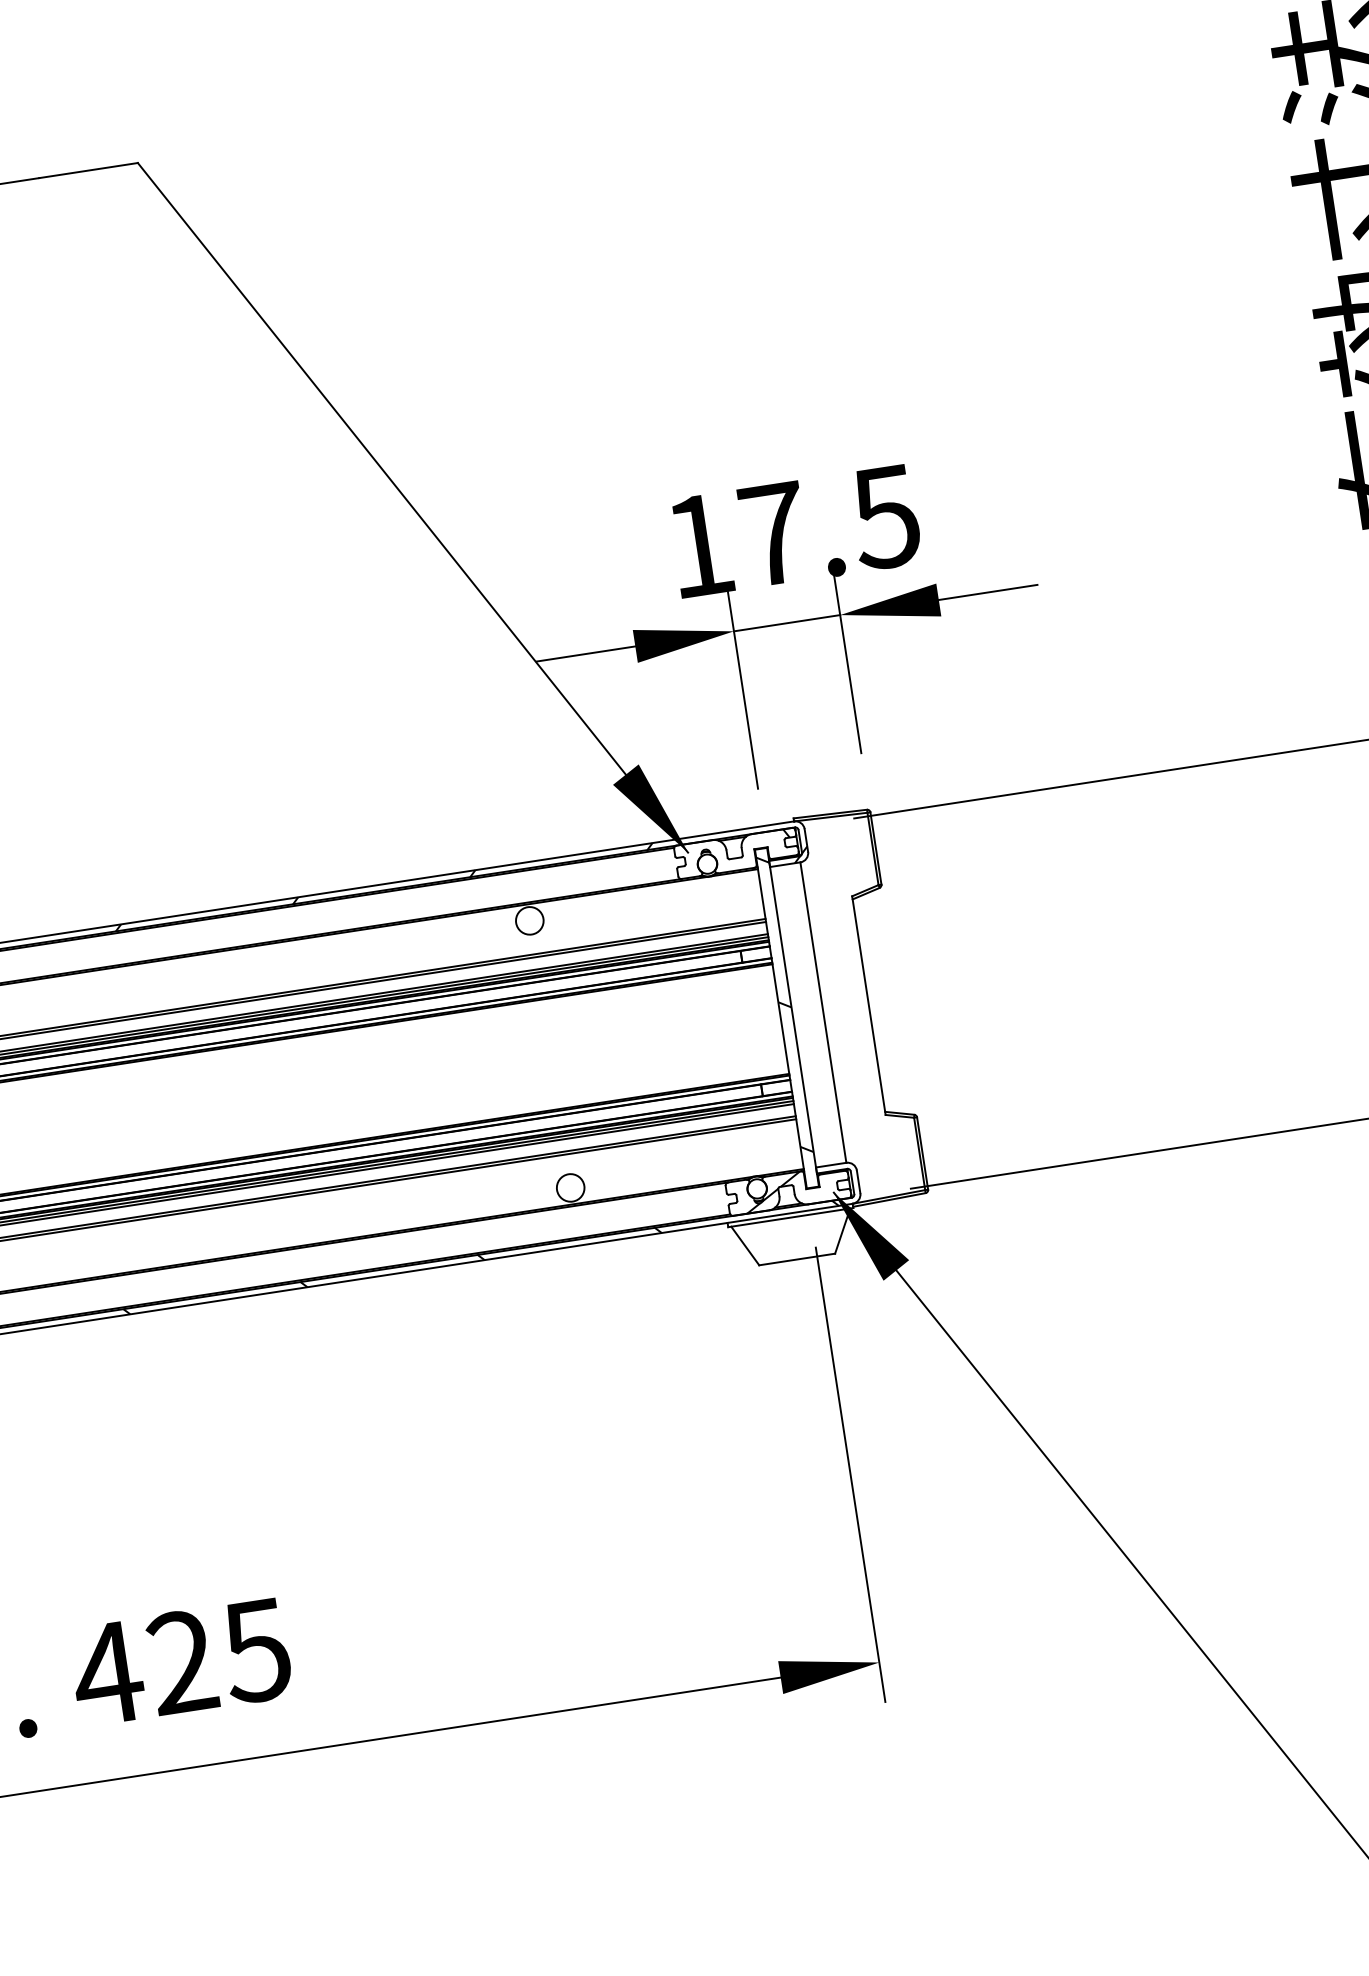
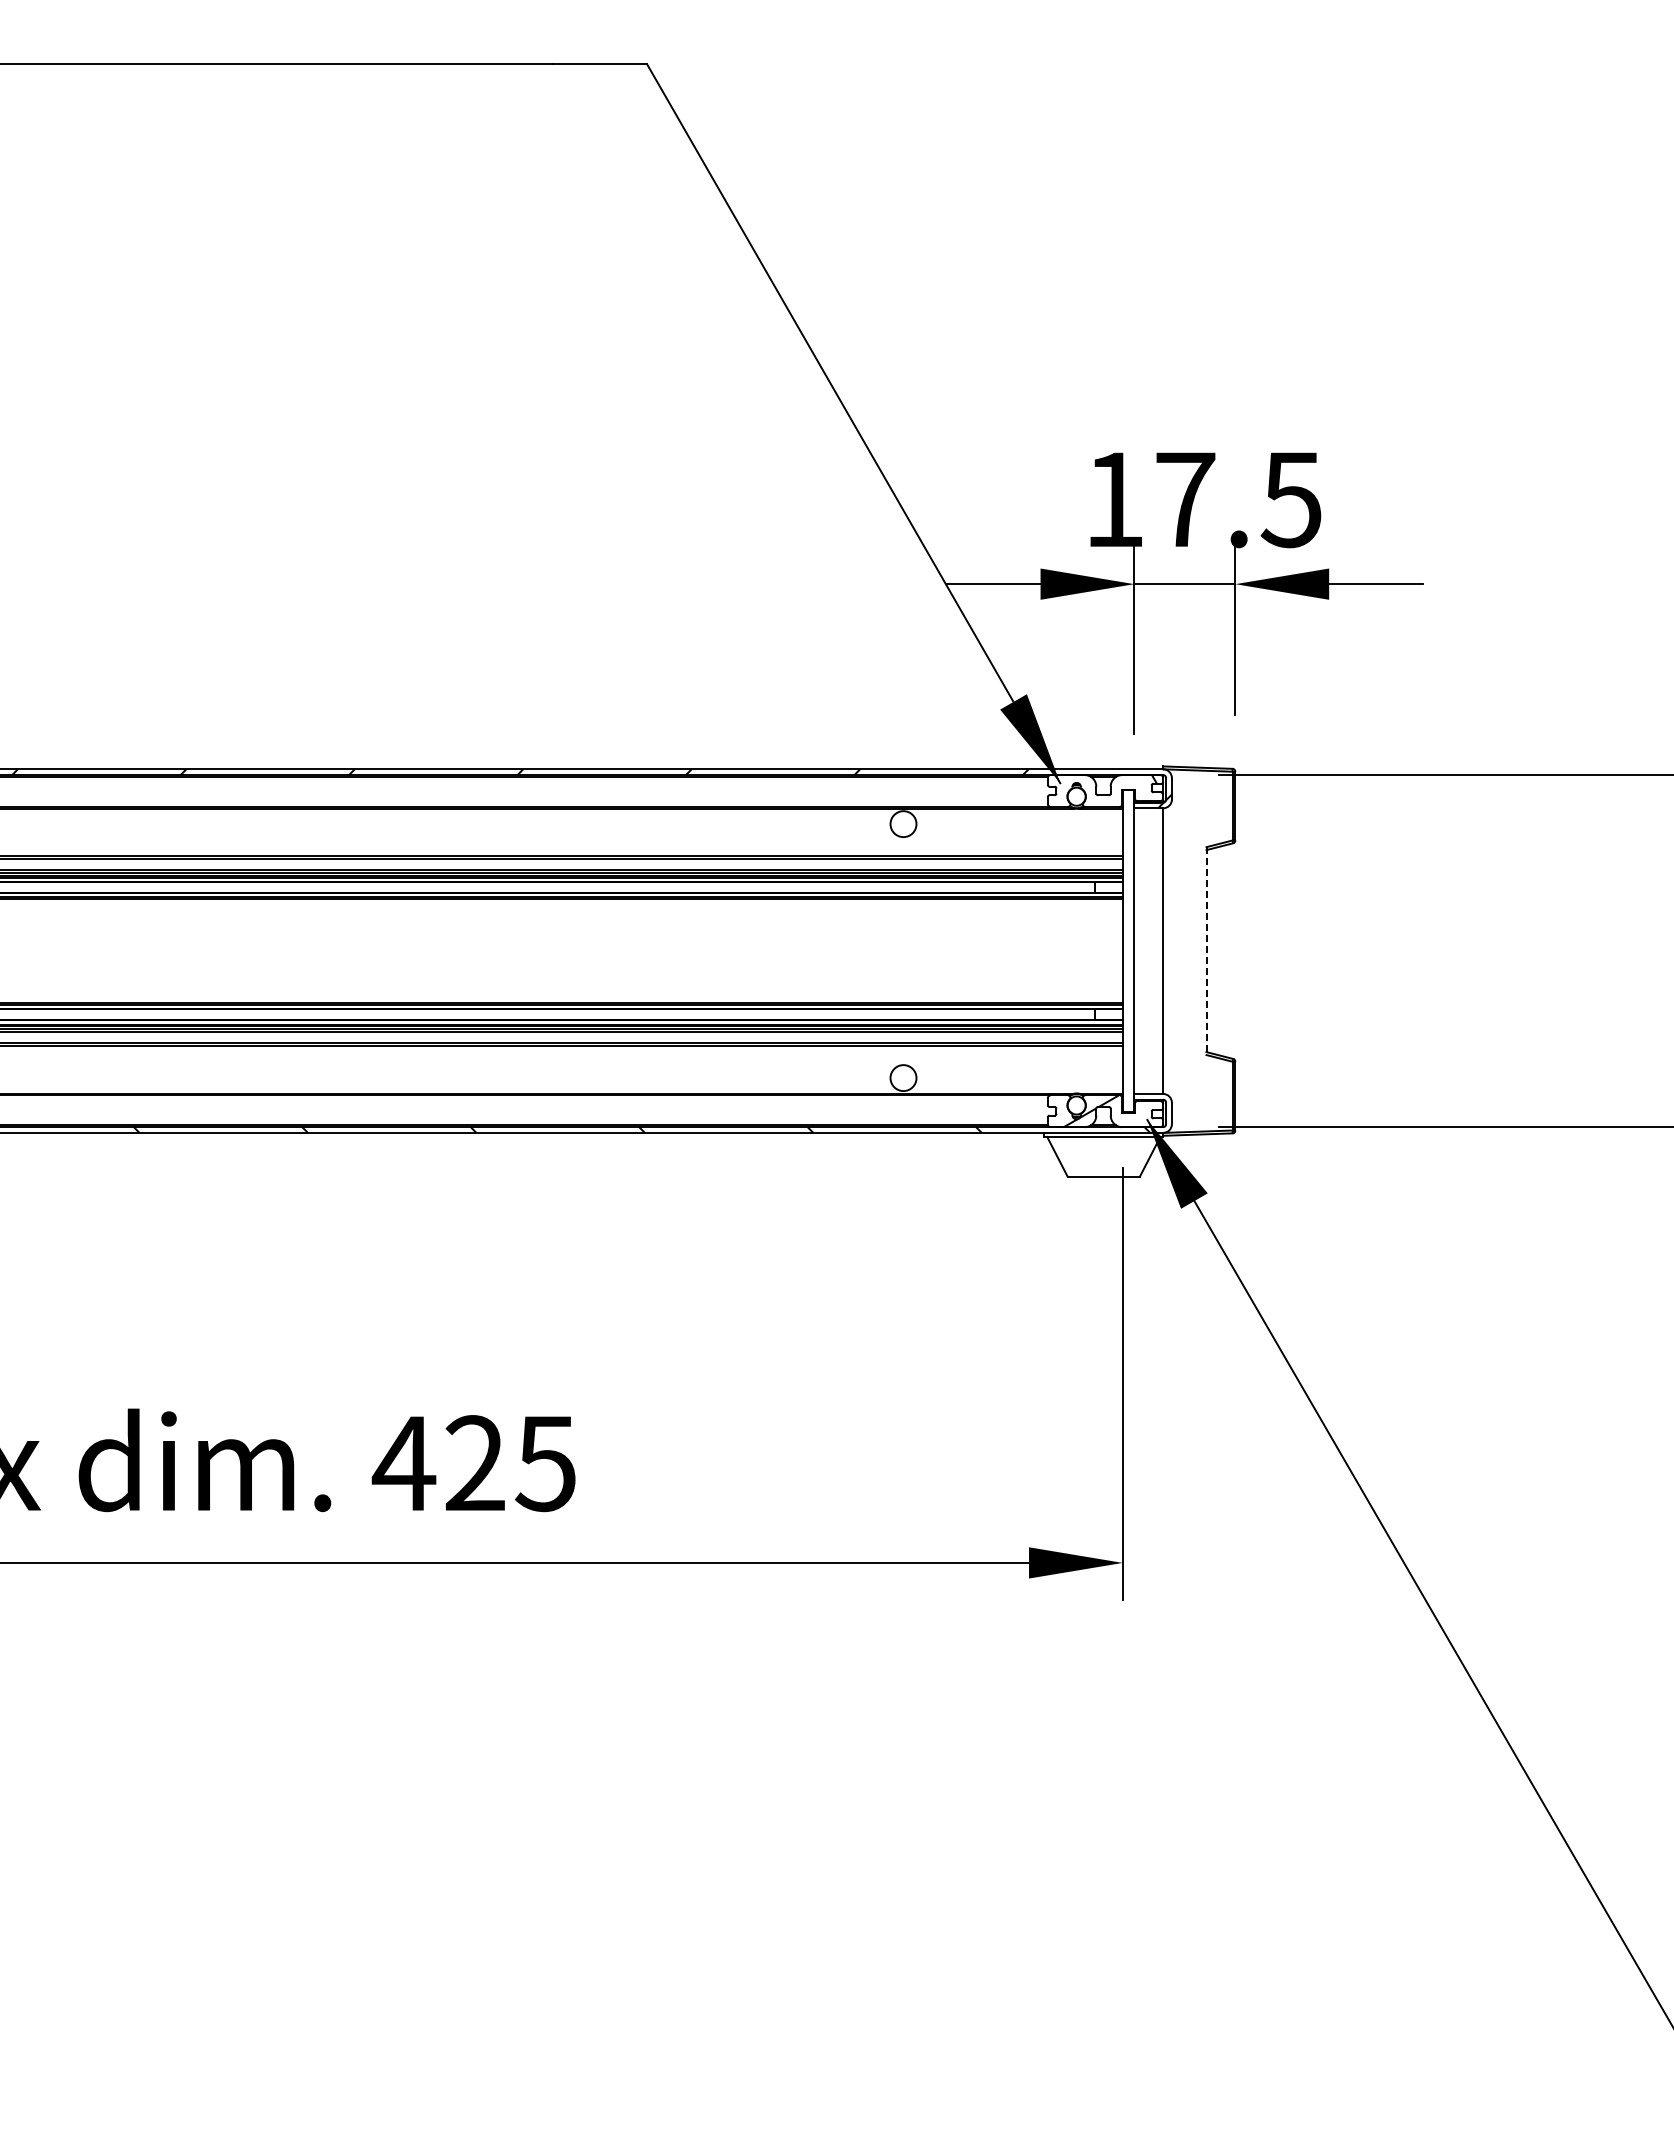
hatch: (784, 1004) -> (1128, 938), removed
line: (868, 1006) -> (1206, 951), solid -> dashed

